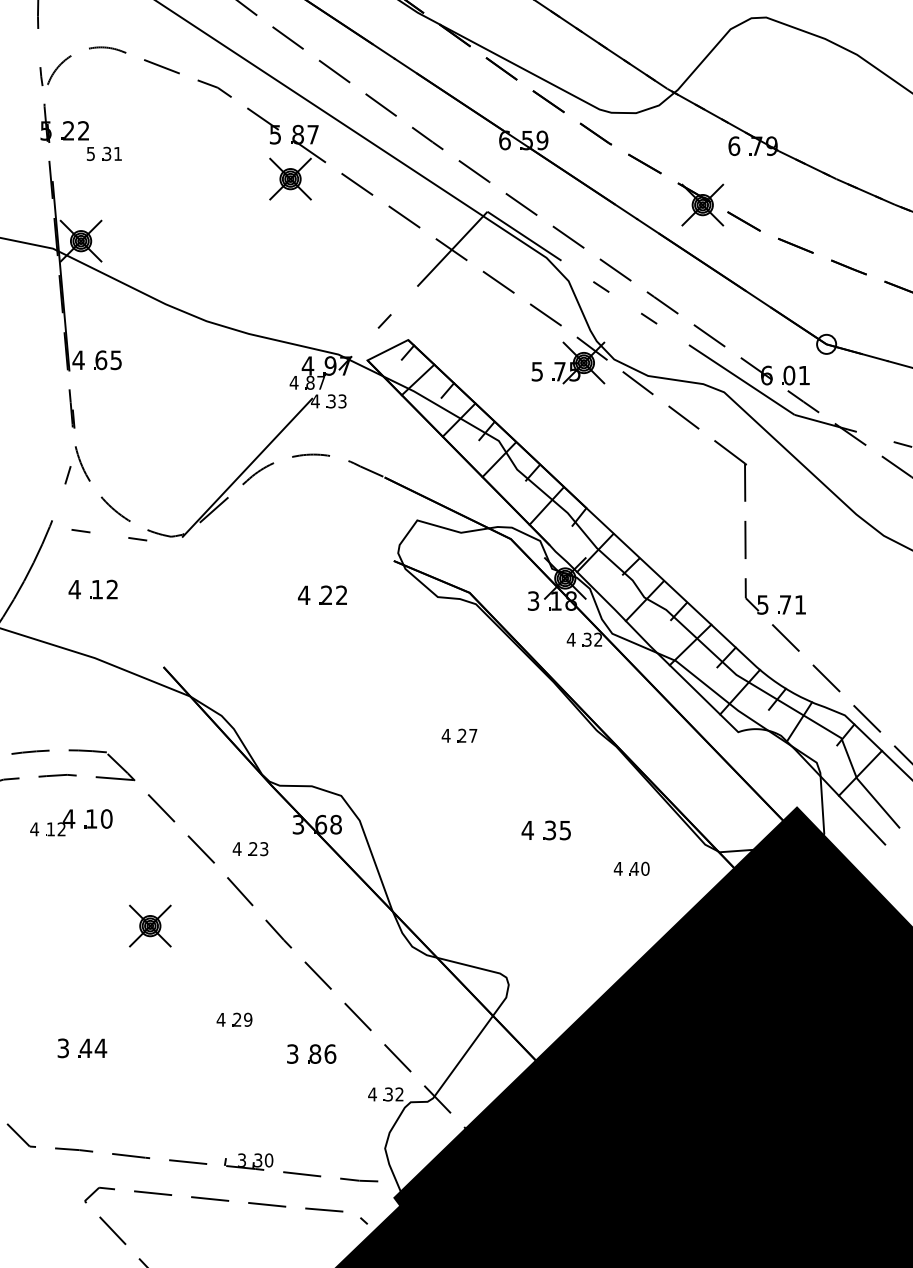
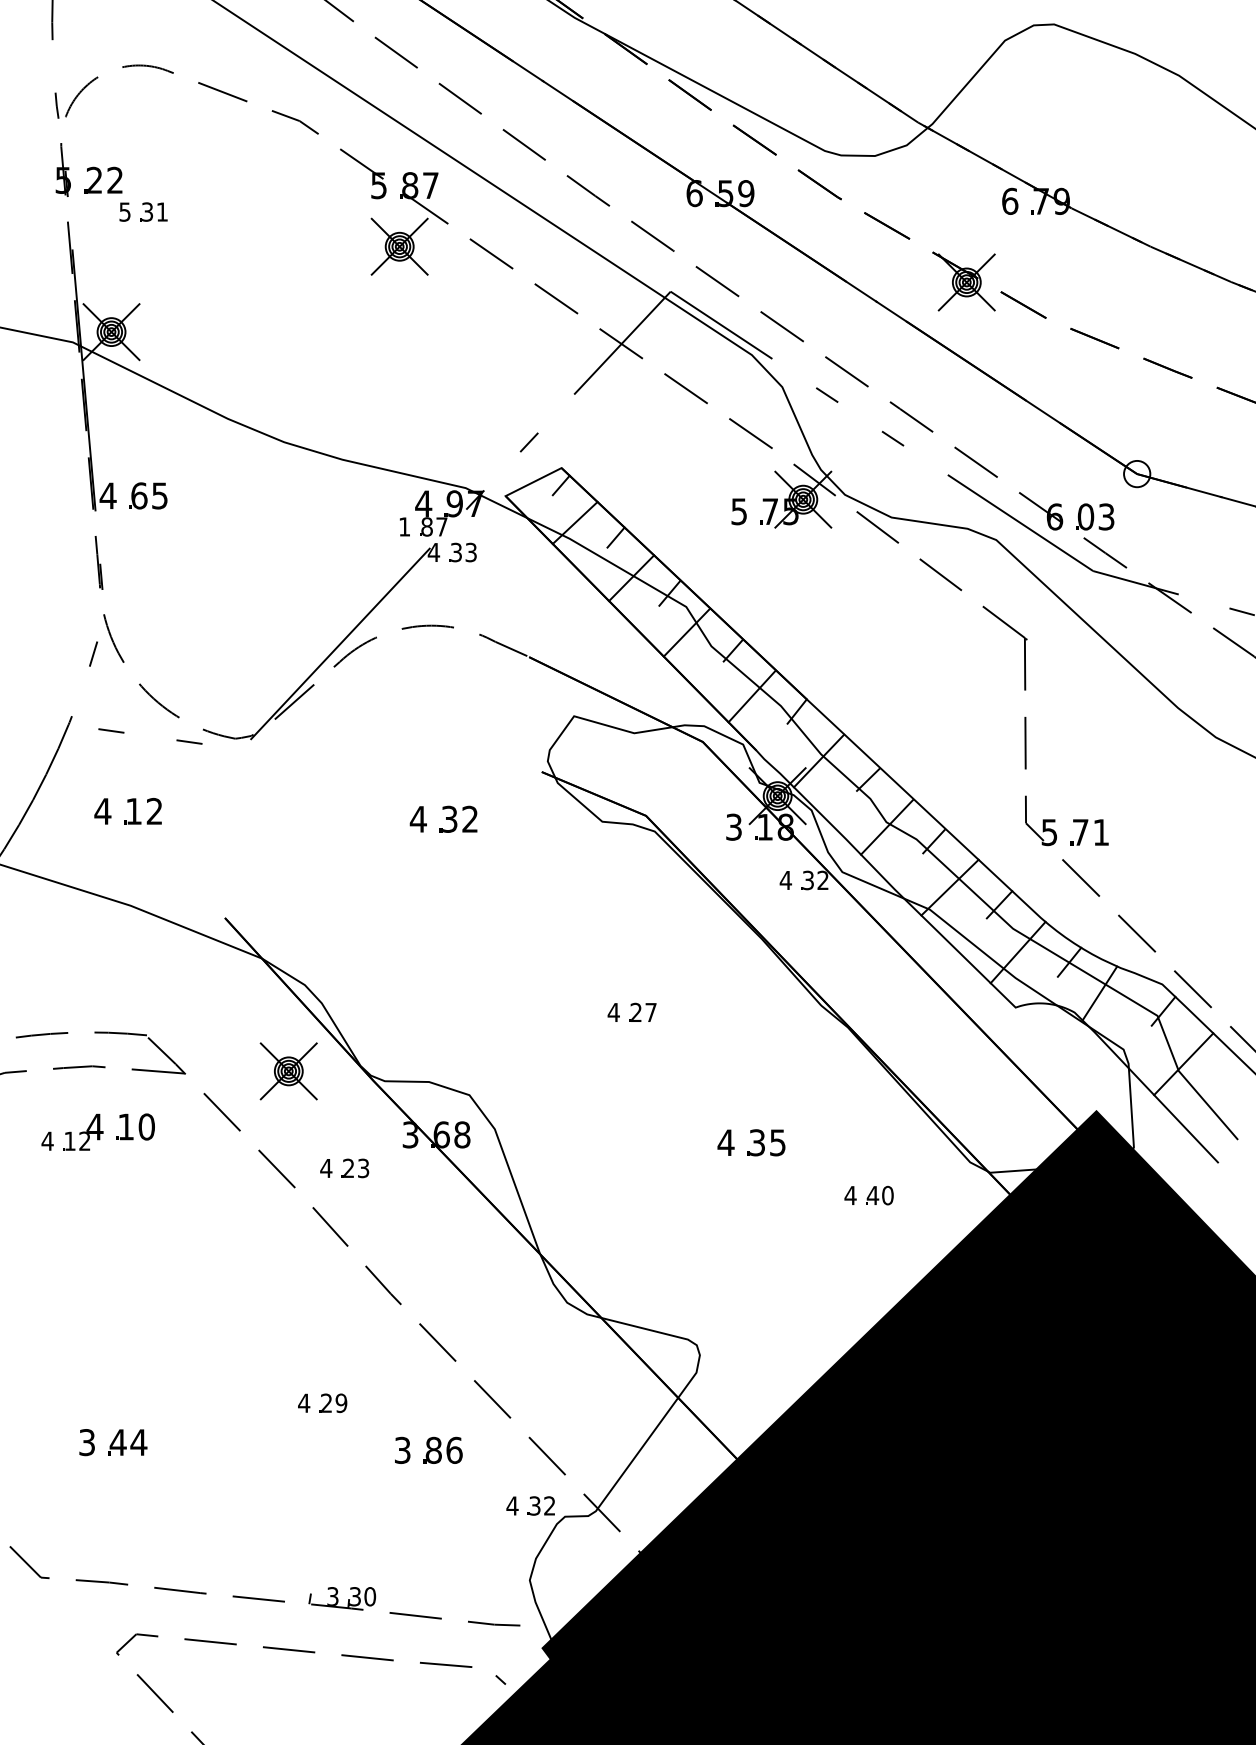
text: (804, 375) -> (1106, 516), 01 -> 03
text: (294, 382) -> (404, 526), 4 -> 1
text: (326, 595) -> (449, 819), 22 -> 32
part: (150, 926) -> (288, 1071), moved

